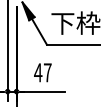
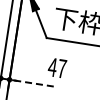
text: (42, 72) -> (56, 67), moved
line: (43, 91) -> (36, 83), solid -> dashed

